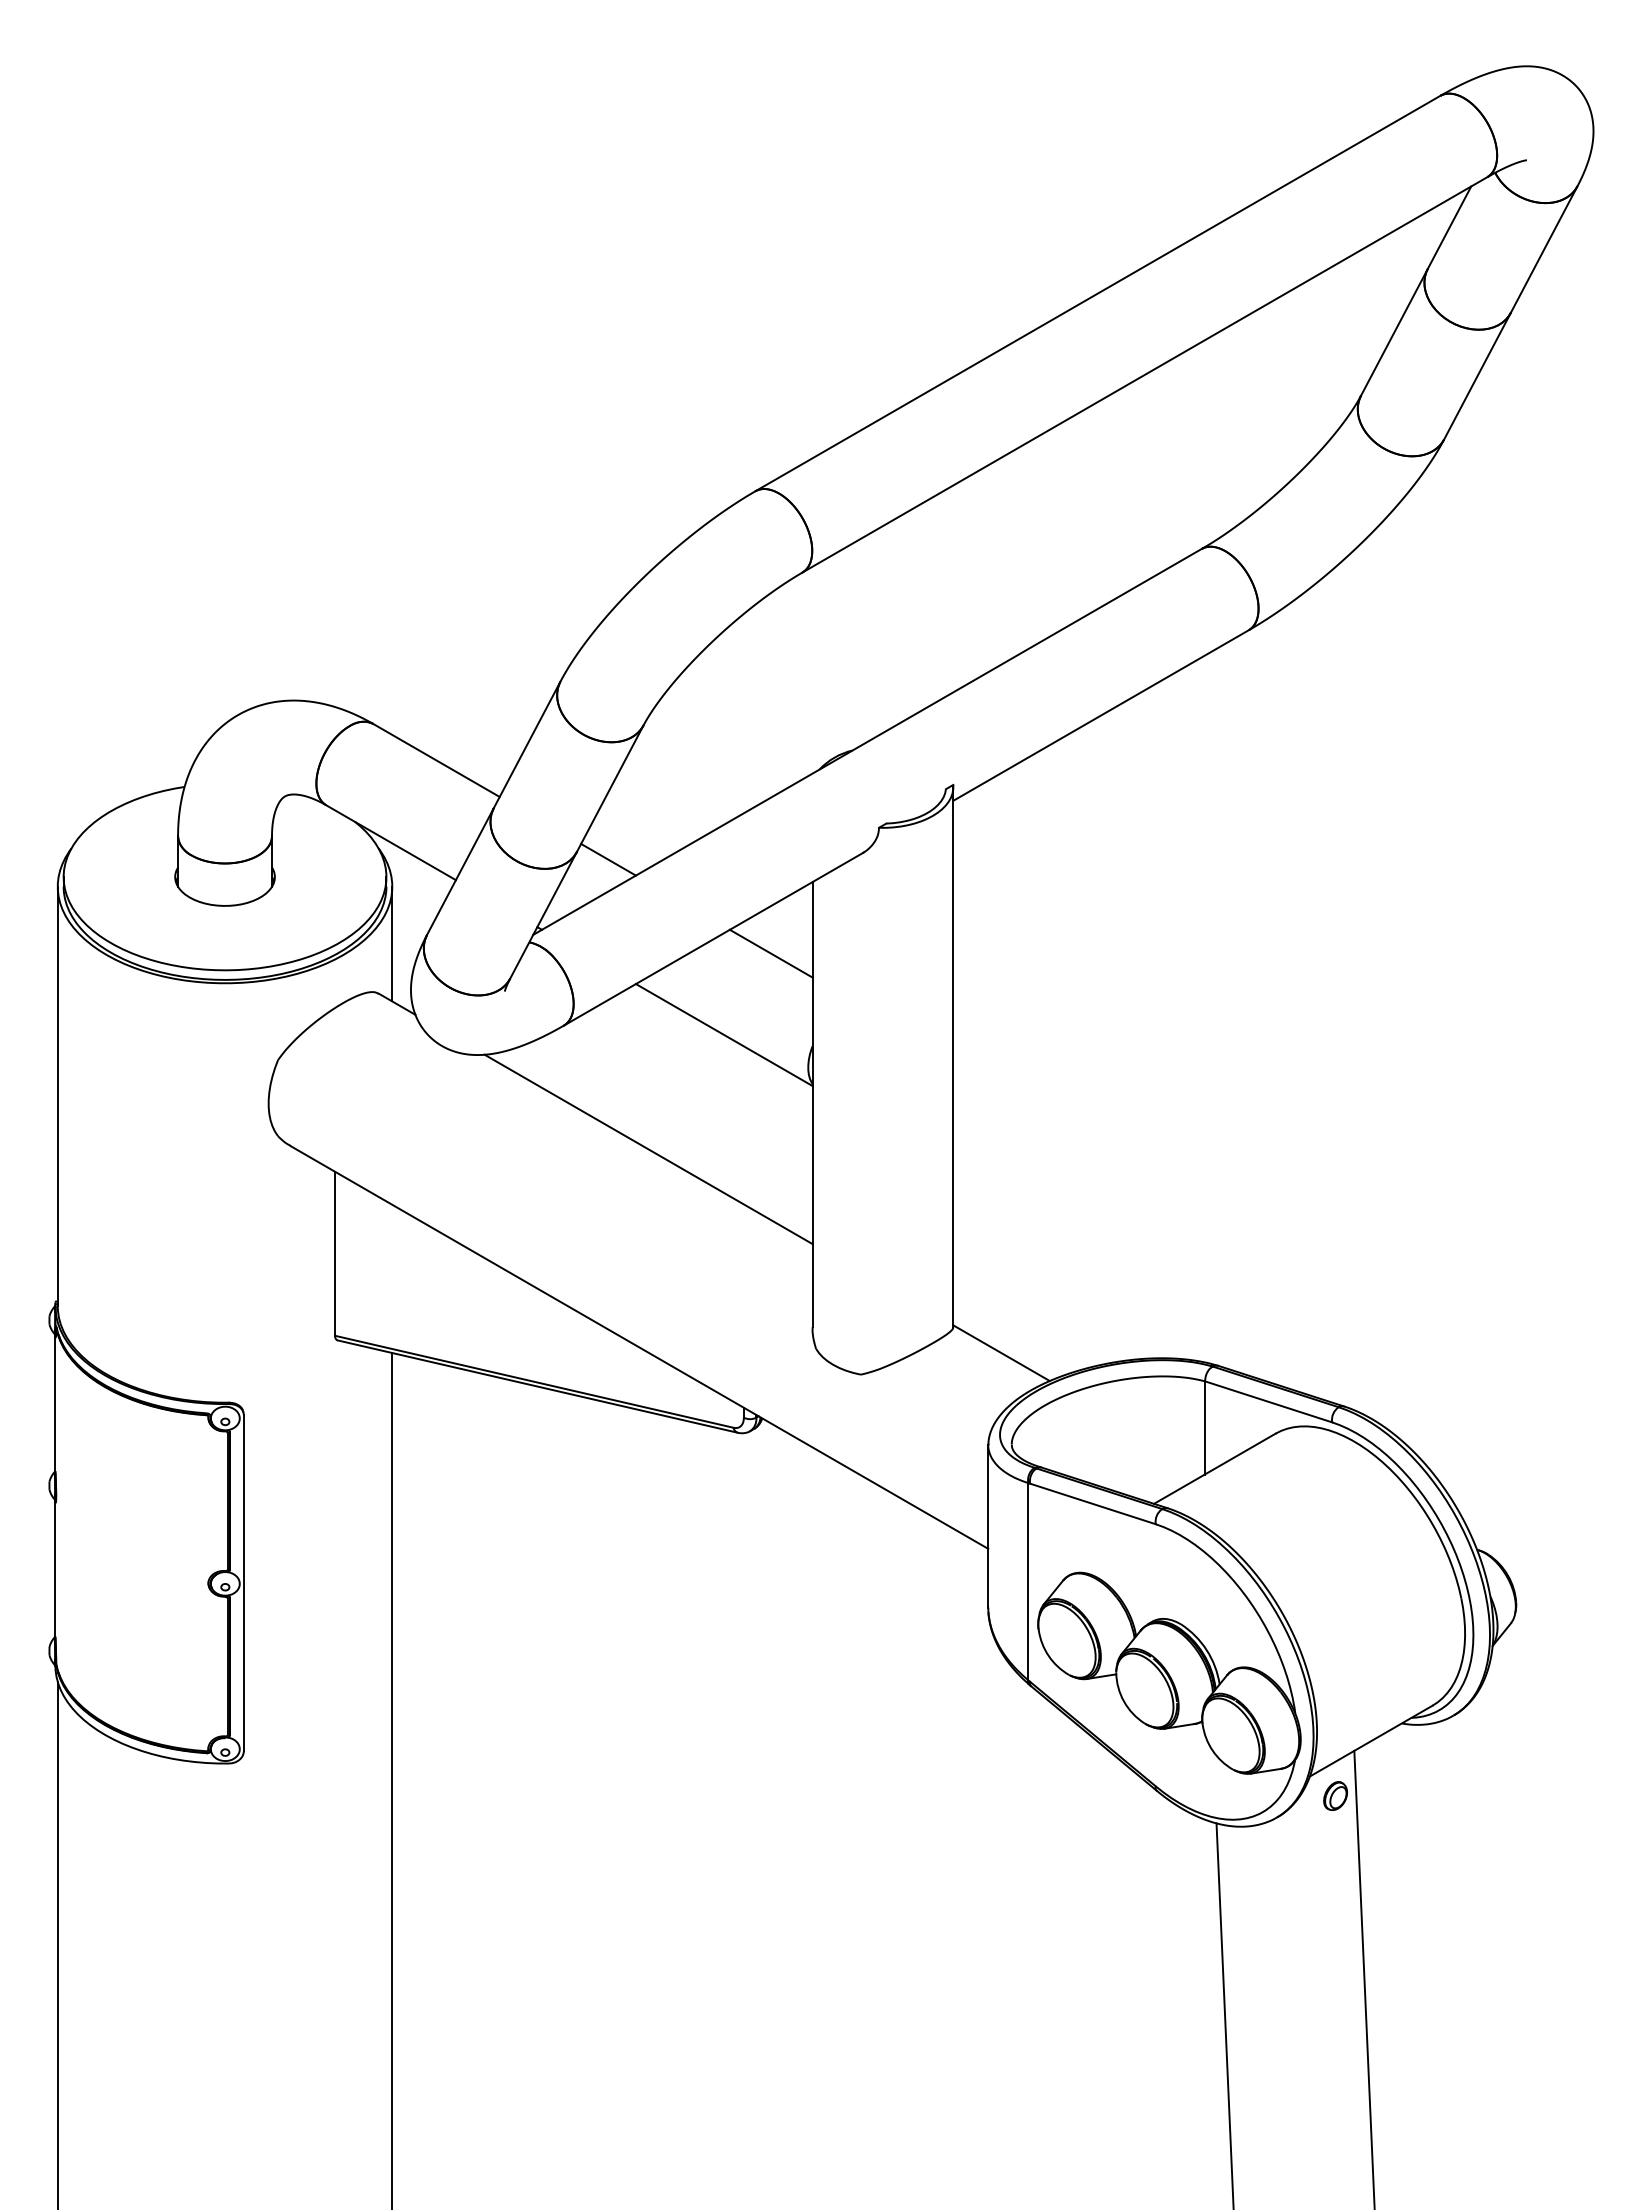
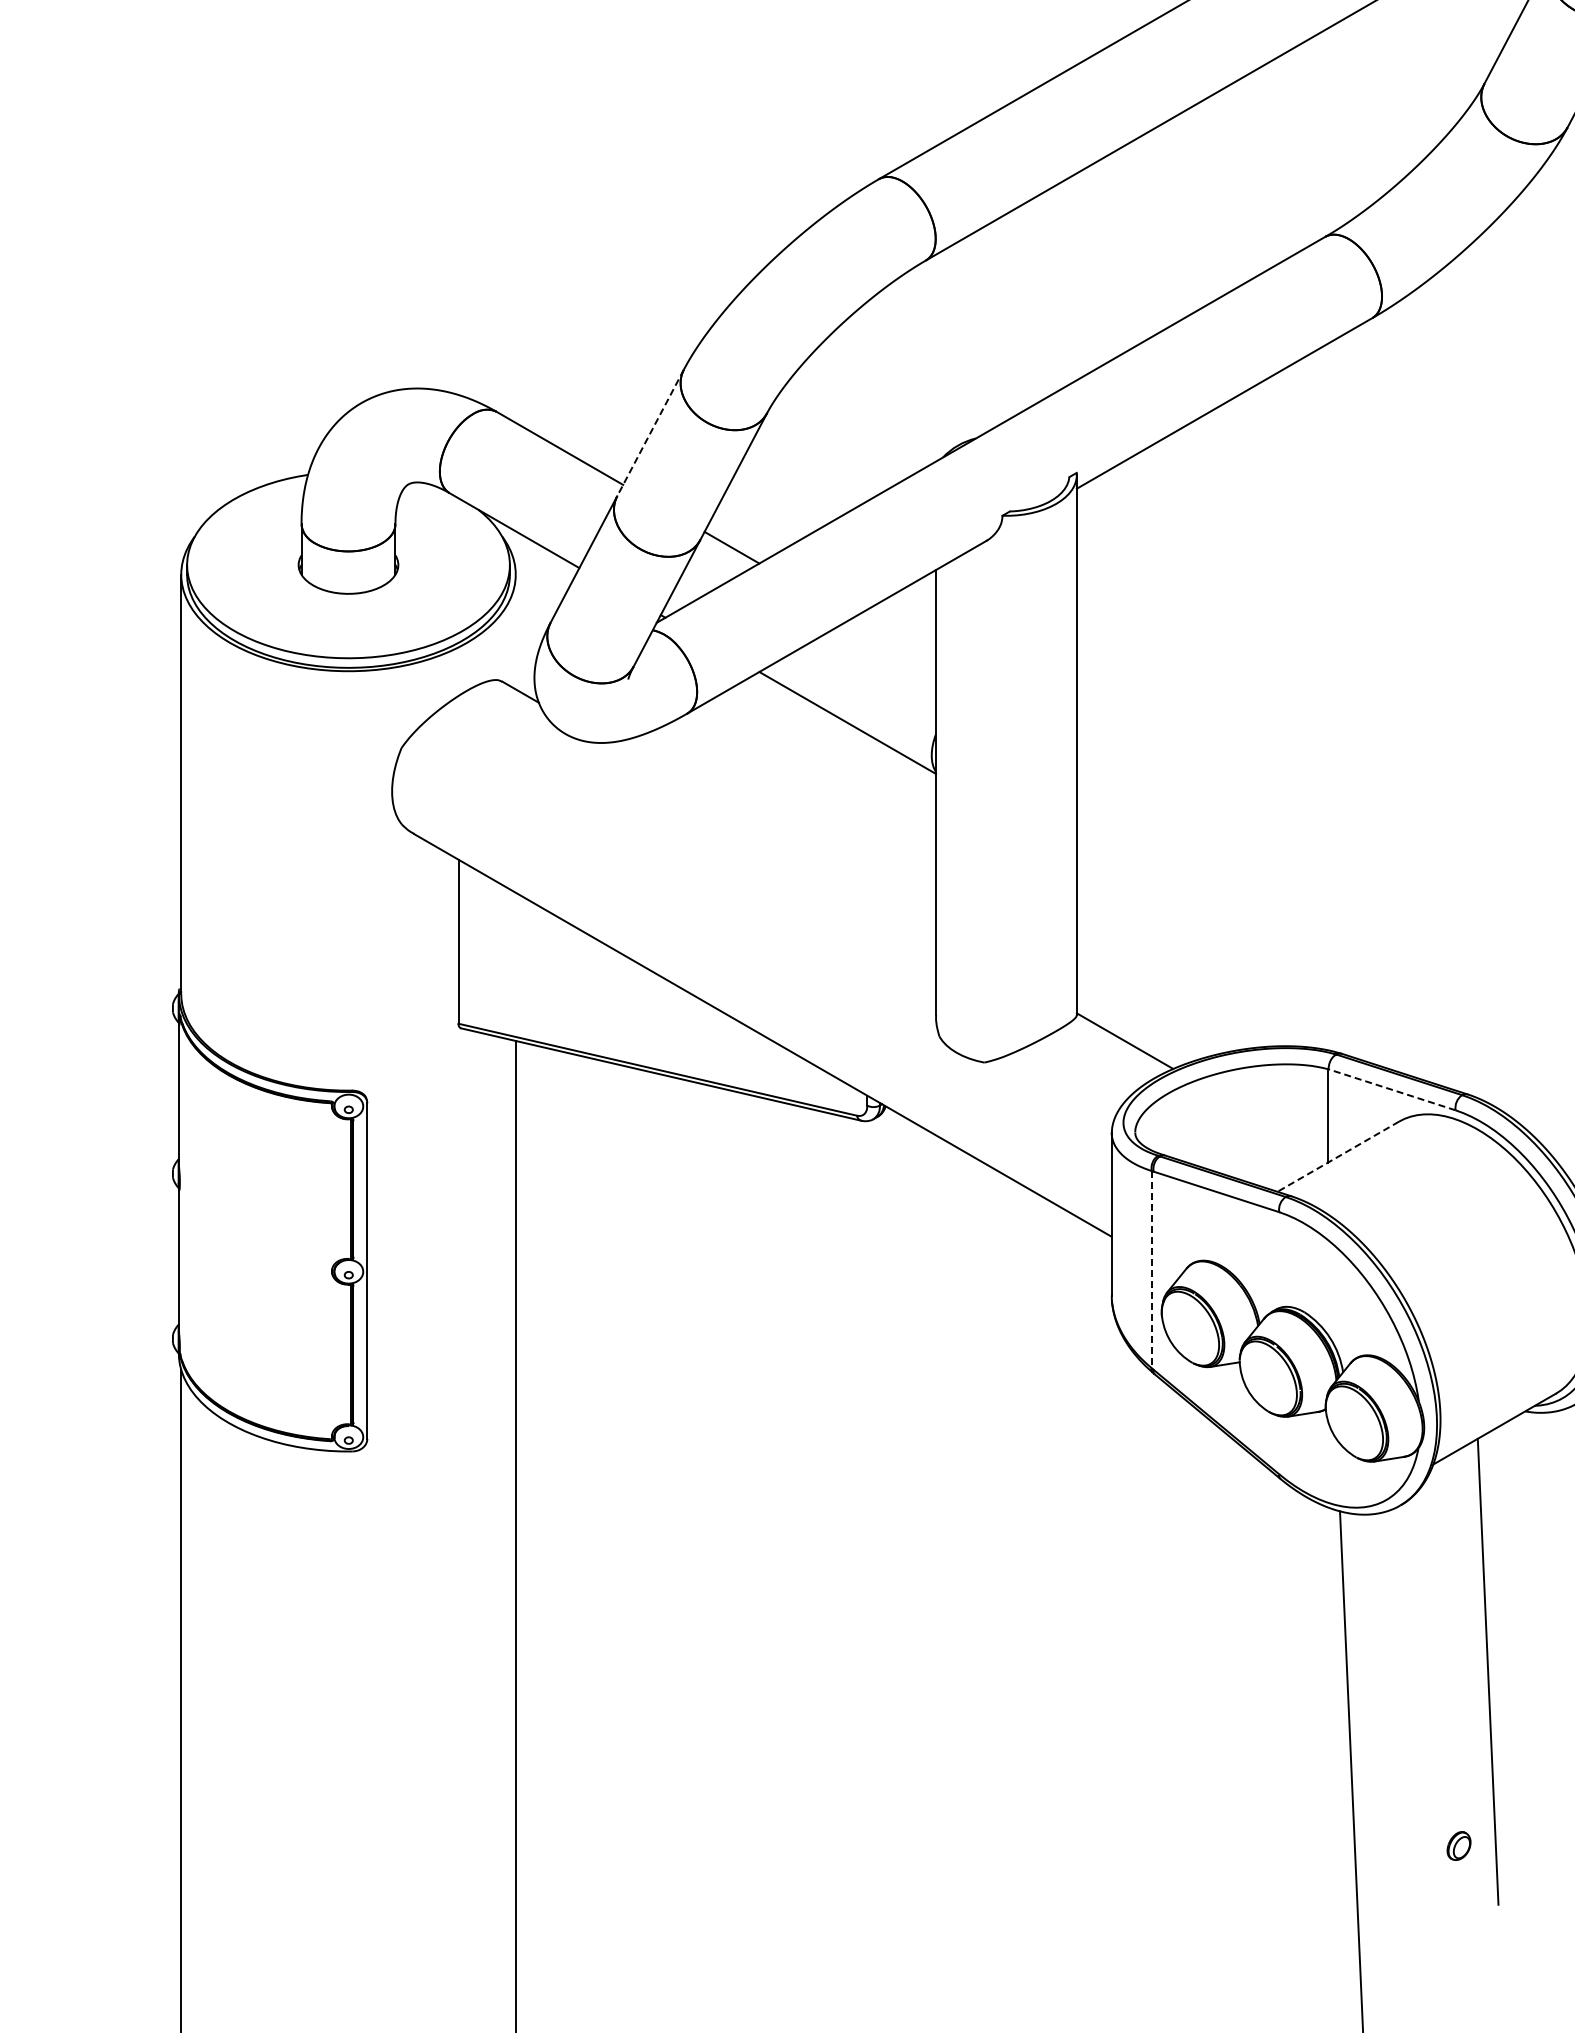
line: (527, 745) -> (650, 433), solid -> dashed
line: (392, 943) -> (515, 631), removed
line: (770, 953) -> (893, 641), removed
line: (648, 1149) -> (771, 837), removed
line: (1268, 1401) -> (1391, 1089), solid -> dashed
line: (1214, 1469) -> (1337, 1157), solid -> dashed
line: (1028, 1581) -> (1151, 1269), solid -> dashed
part: (1335, 1795) -> (1458, 1845), moved

